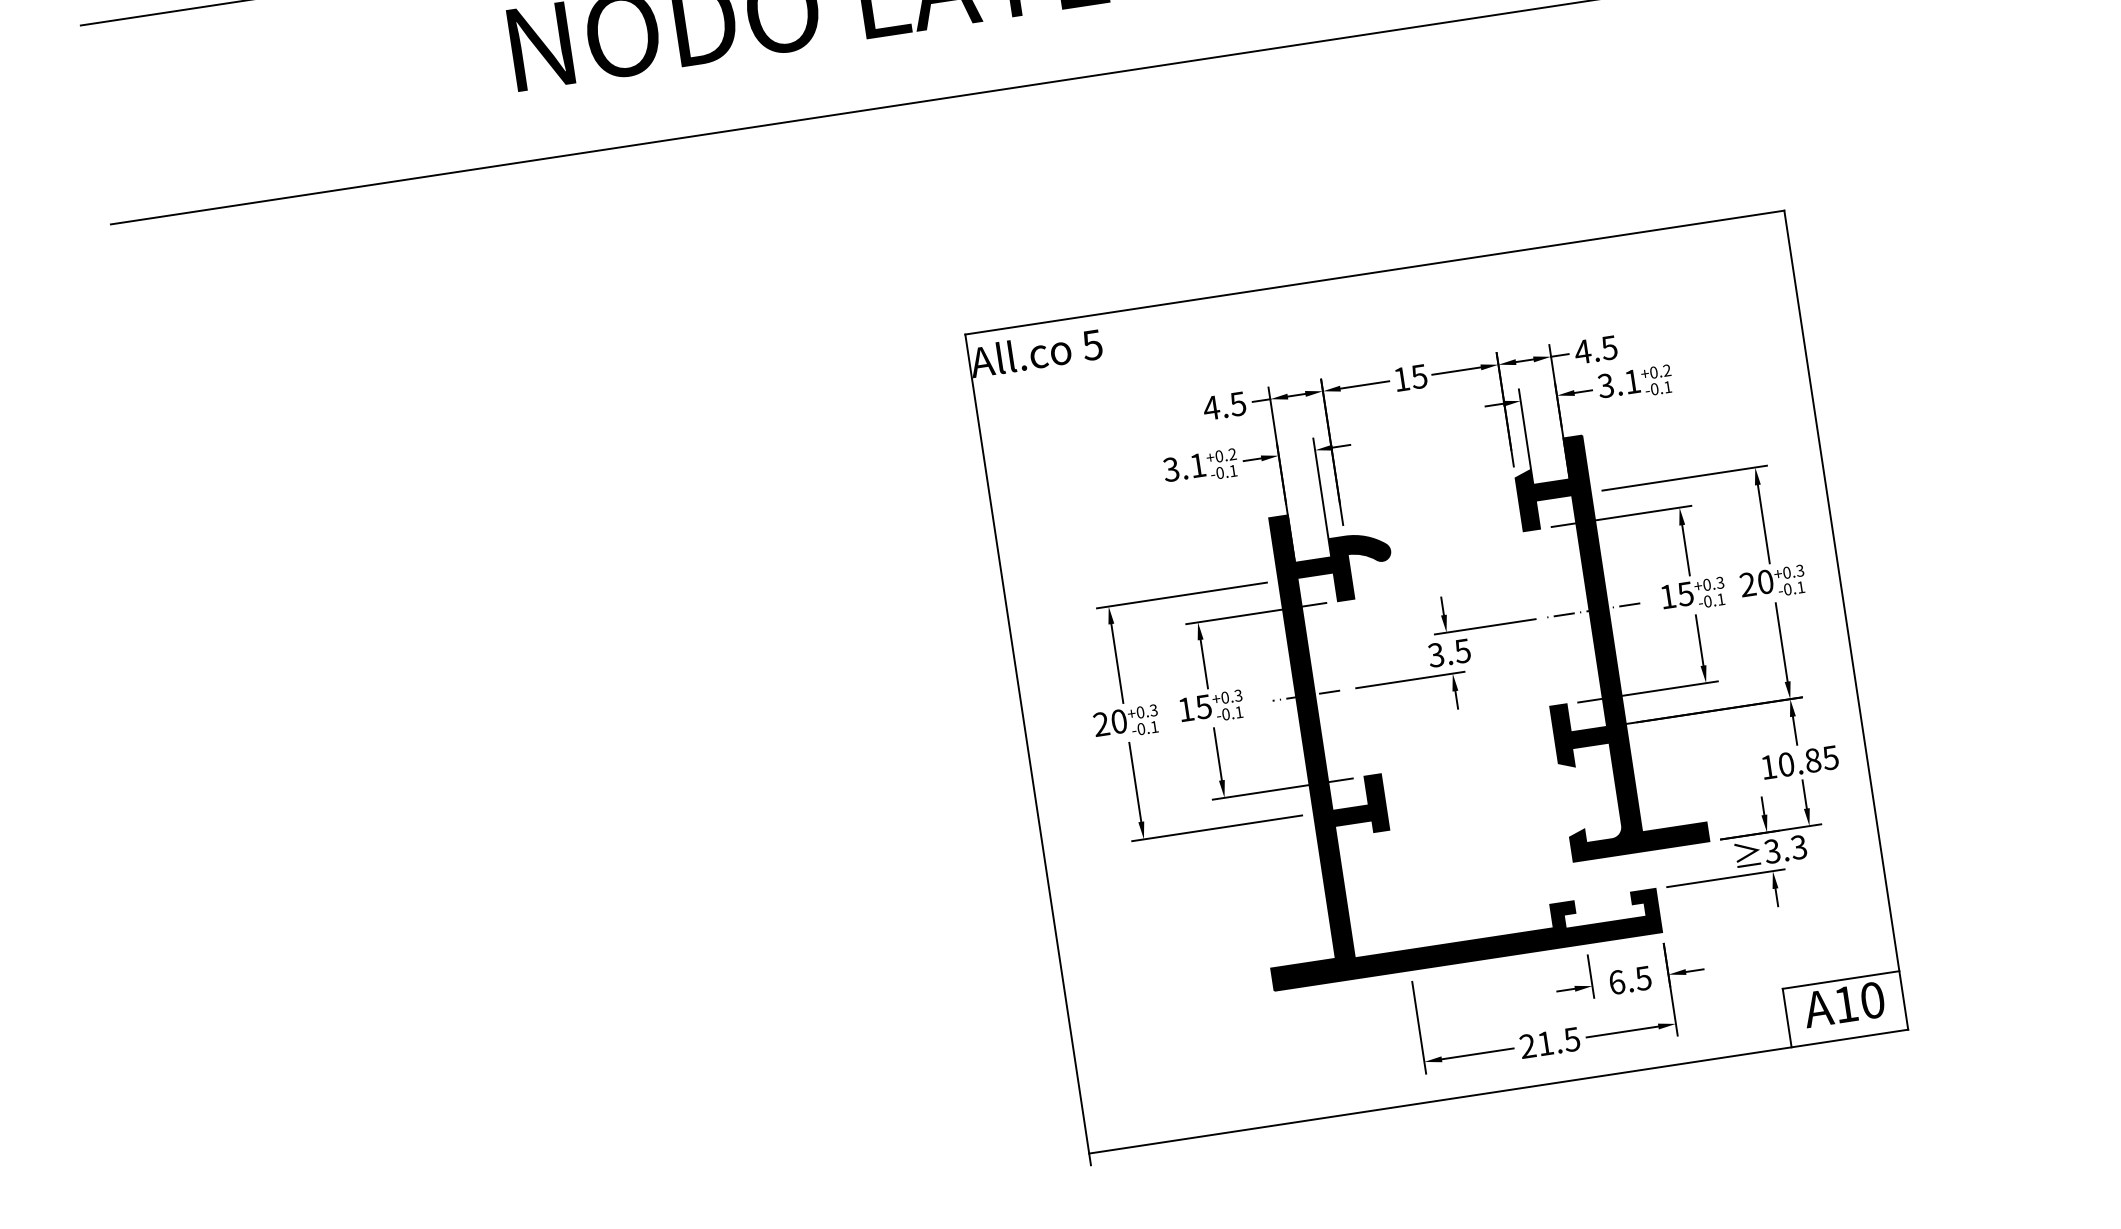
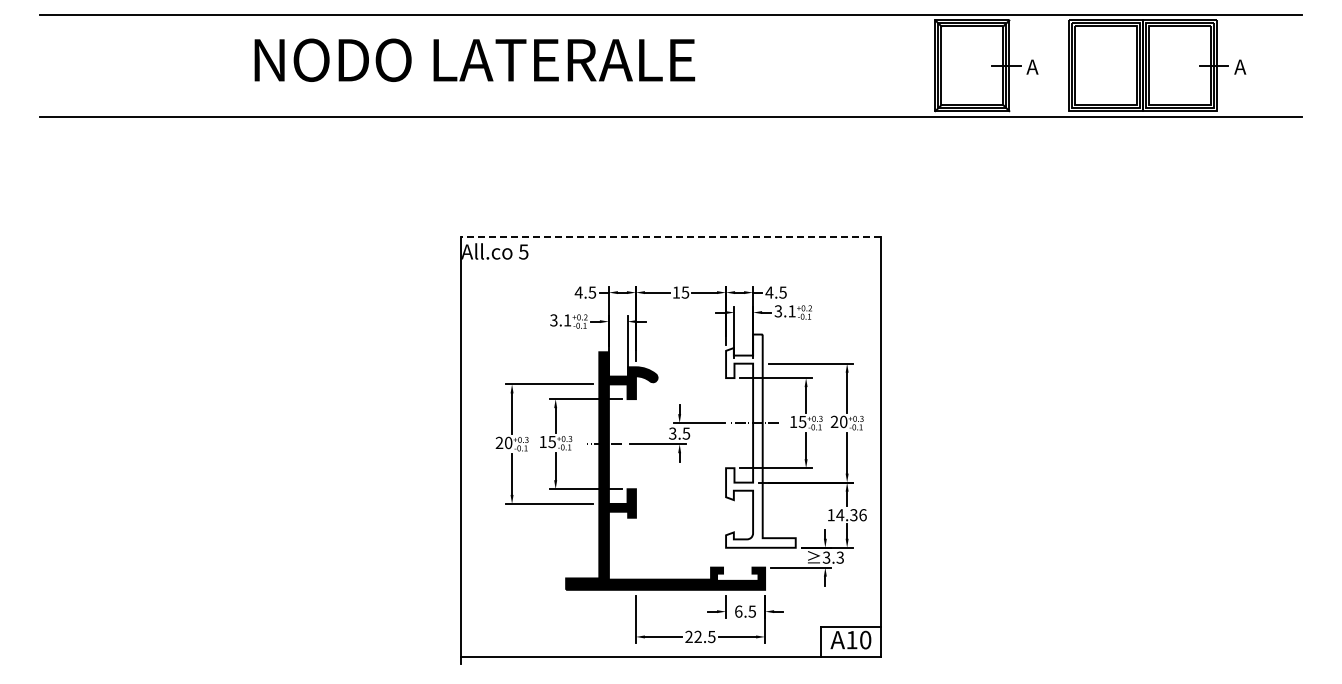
line: (1373, 271) -> (670, 236), solid -> dashed
fill: (1609, 642) -> (760, 440), removed
text: (1808, 761) -> (851, 515), 10.85 -> 14.36
text: (1544, 1042) -> (697, 636), 21.5 -> 22.5

